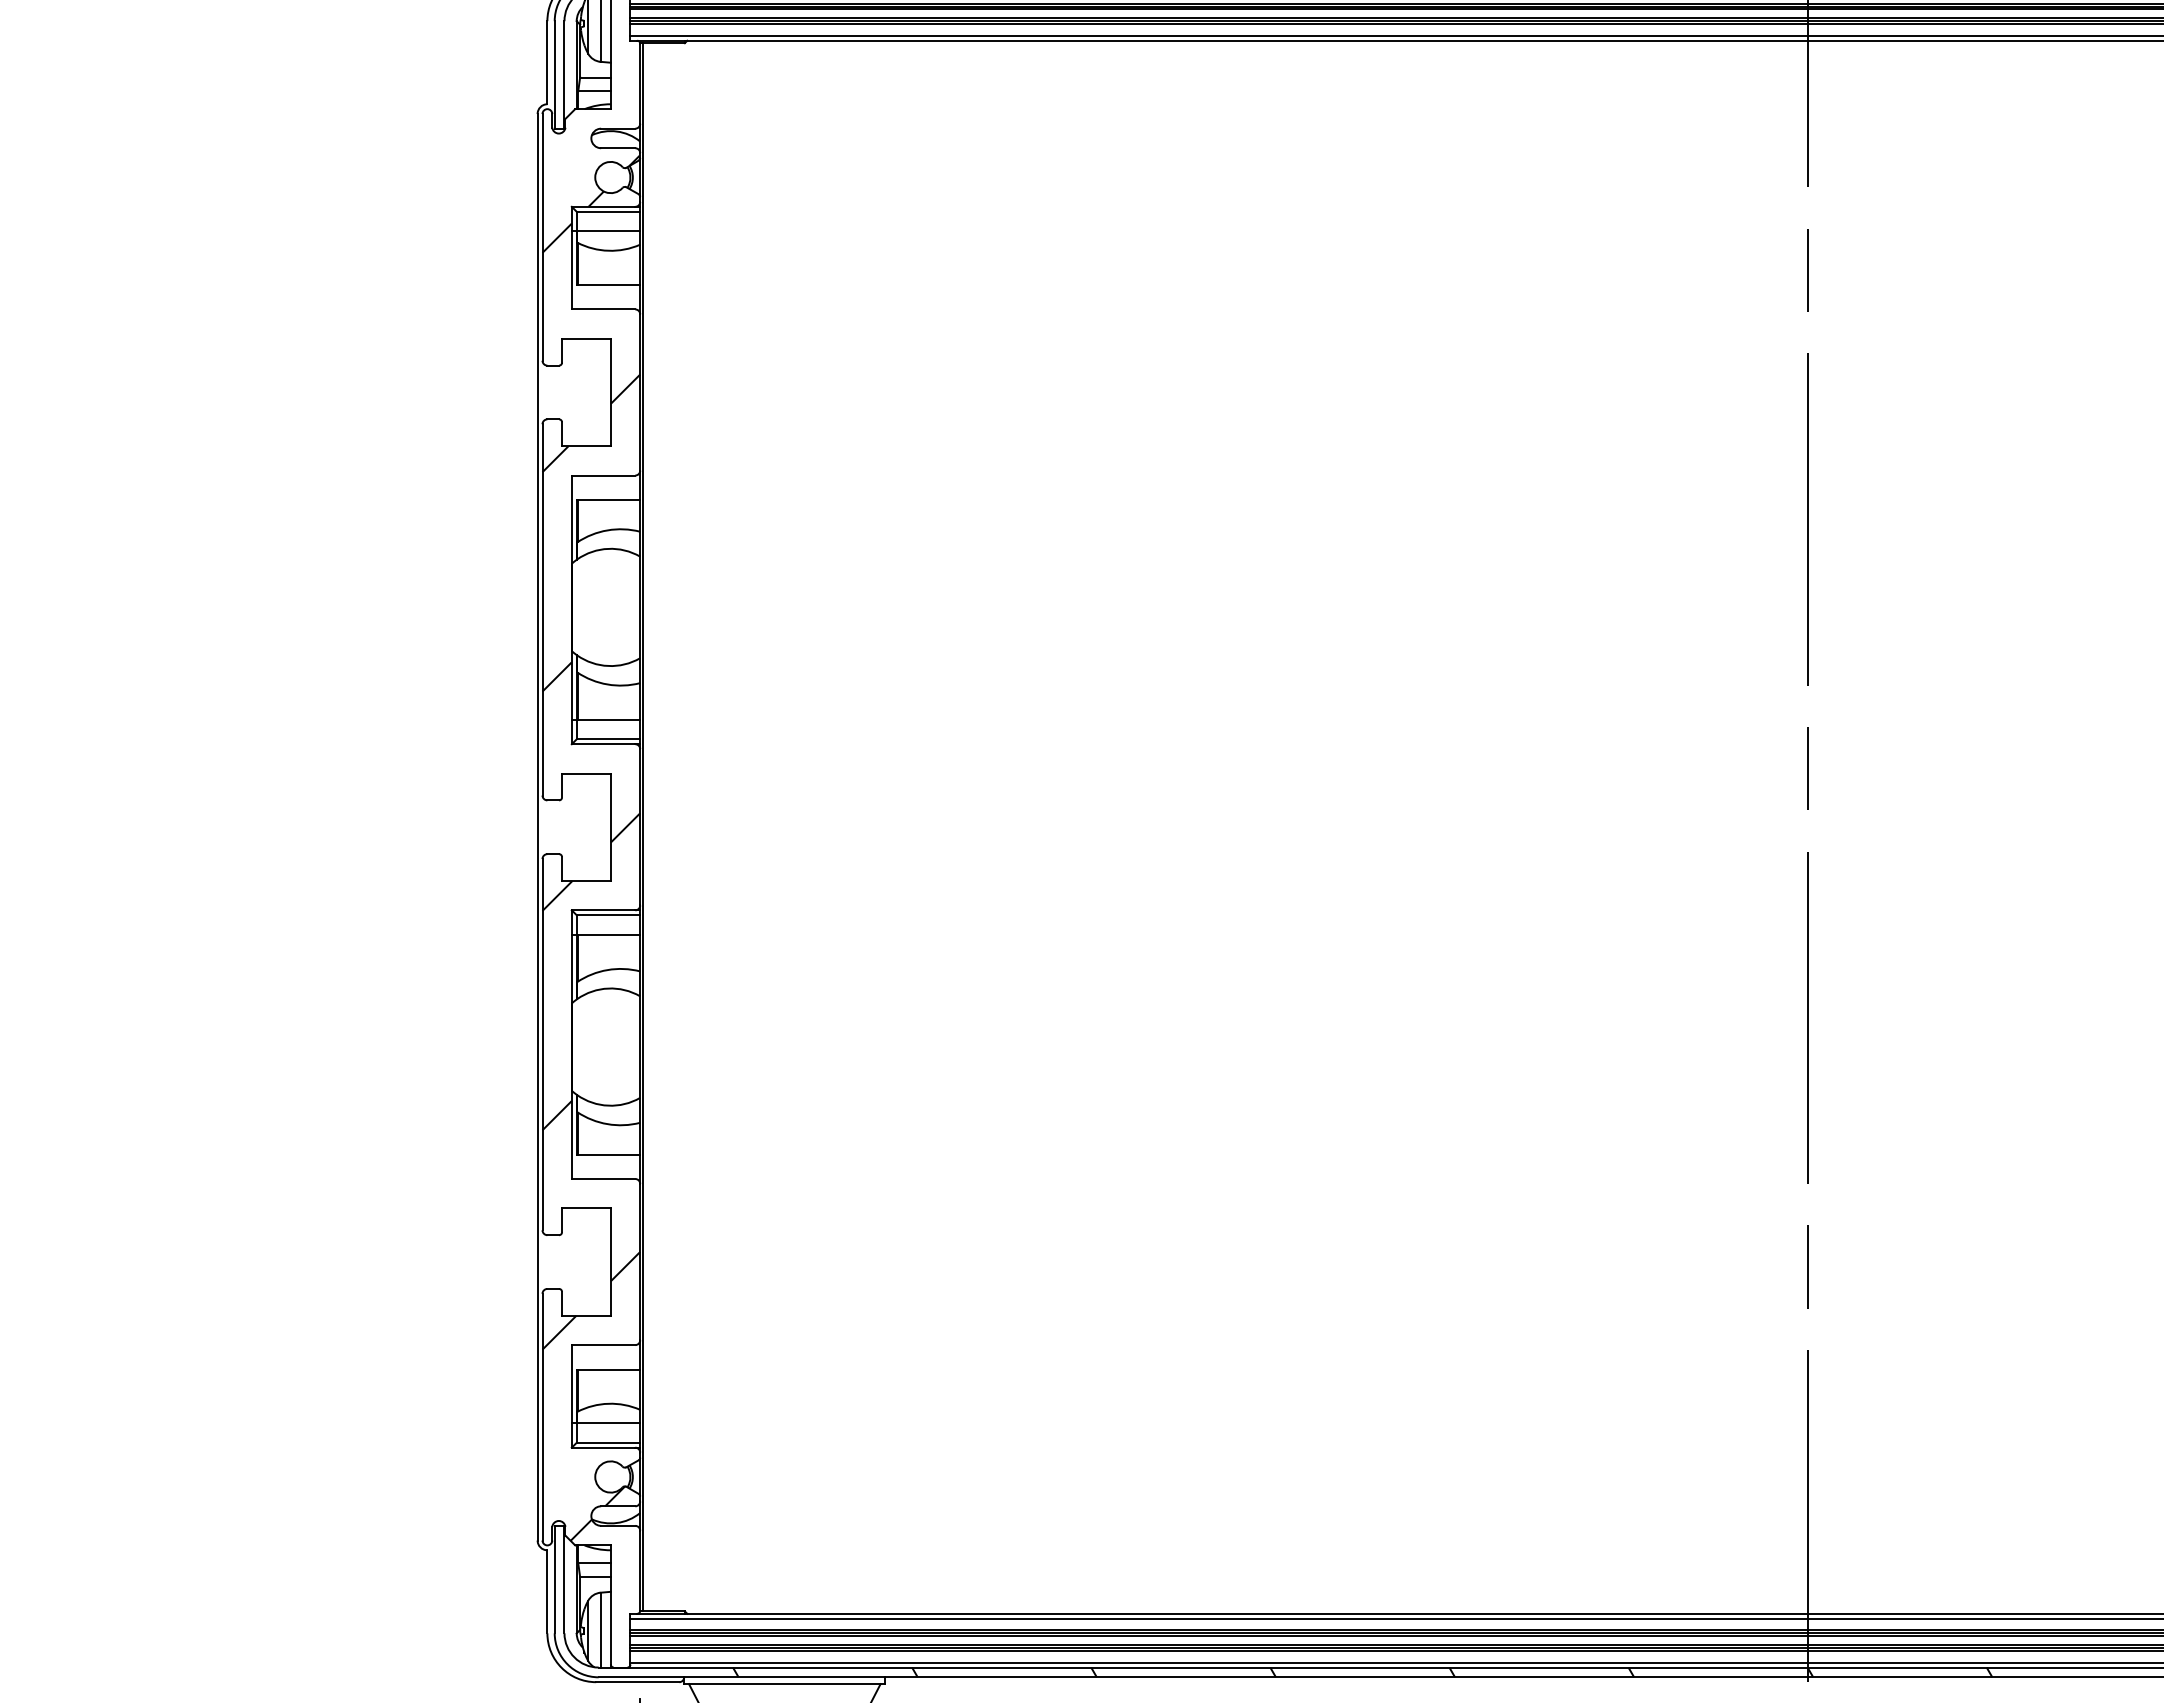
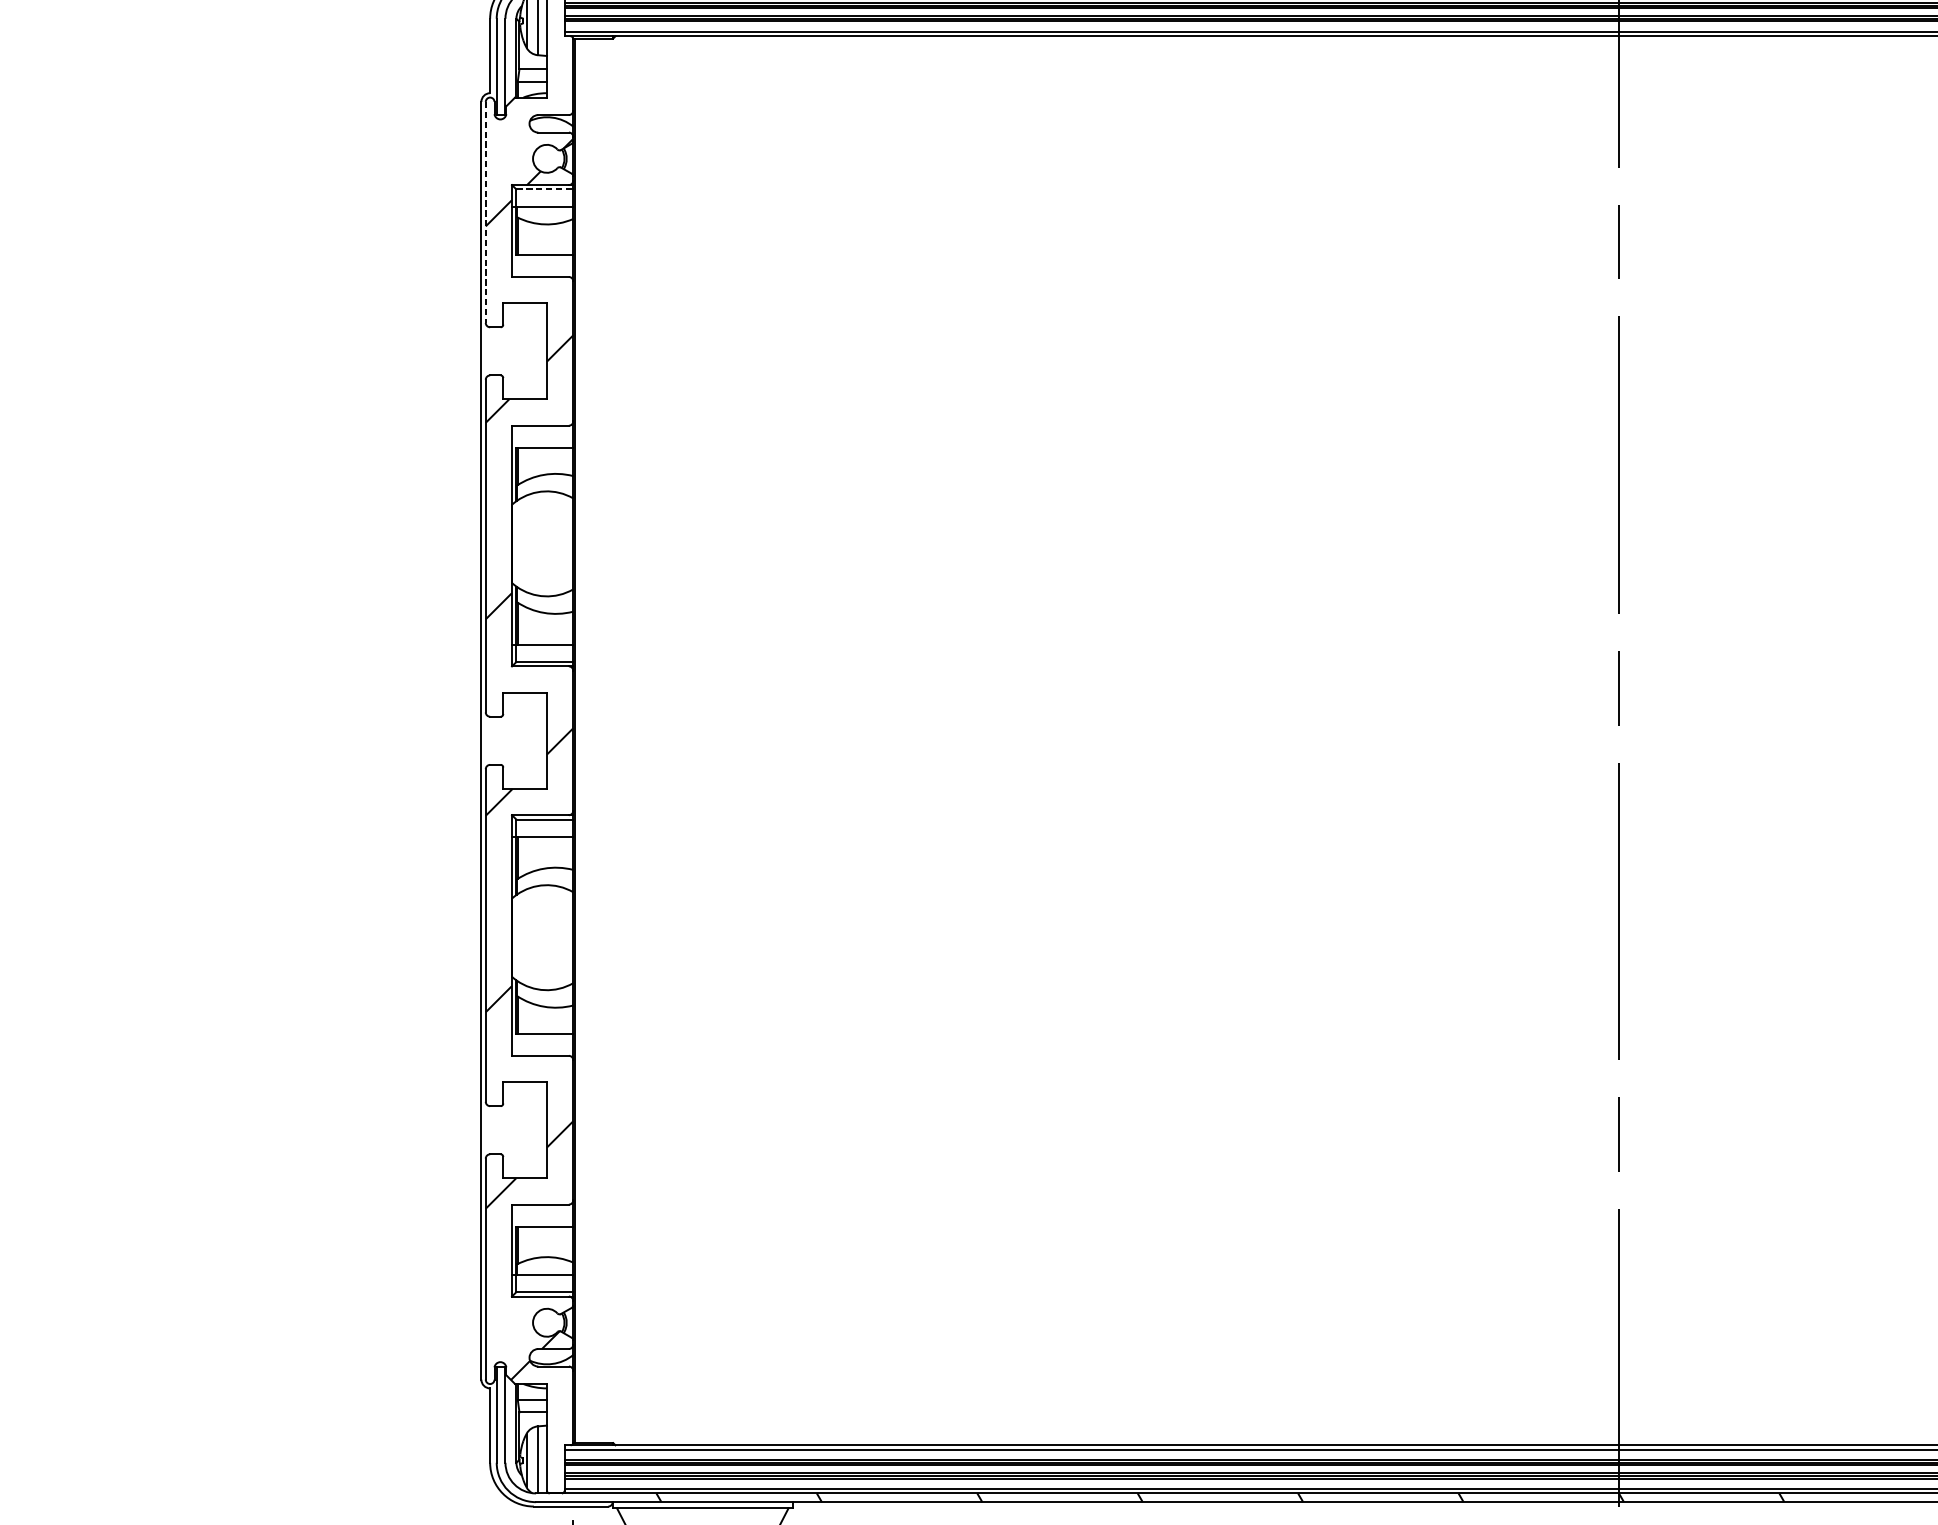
line: (608, 211) -> (544, 189), solid -> dashed
line: (542, 237) -> (485, 212), solid -> dashed

